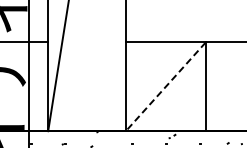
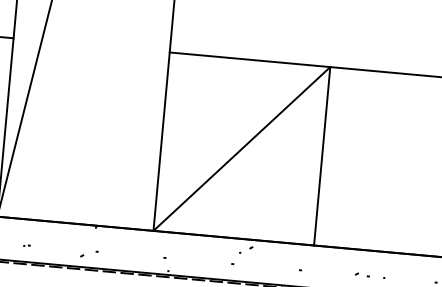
line: (165, 86) -> (241, 148), dashed -> solid

